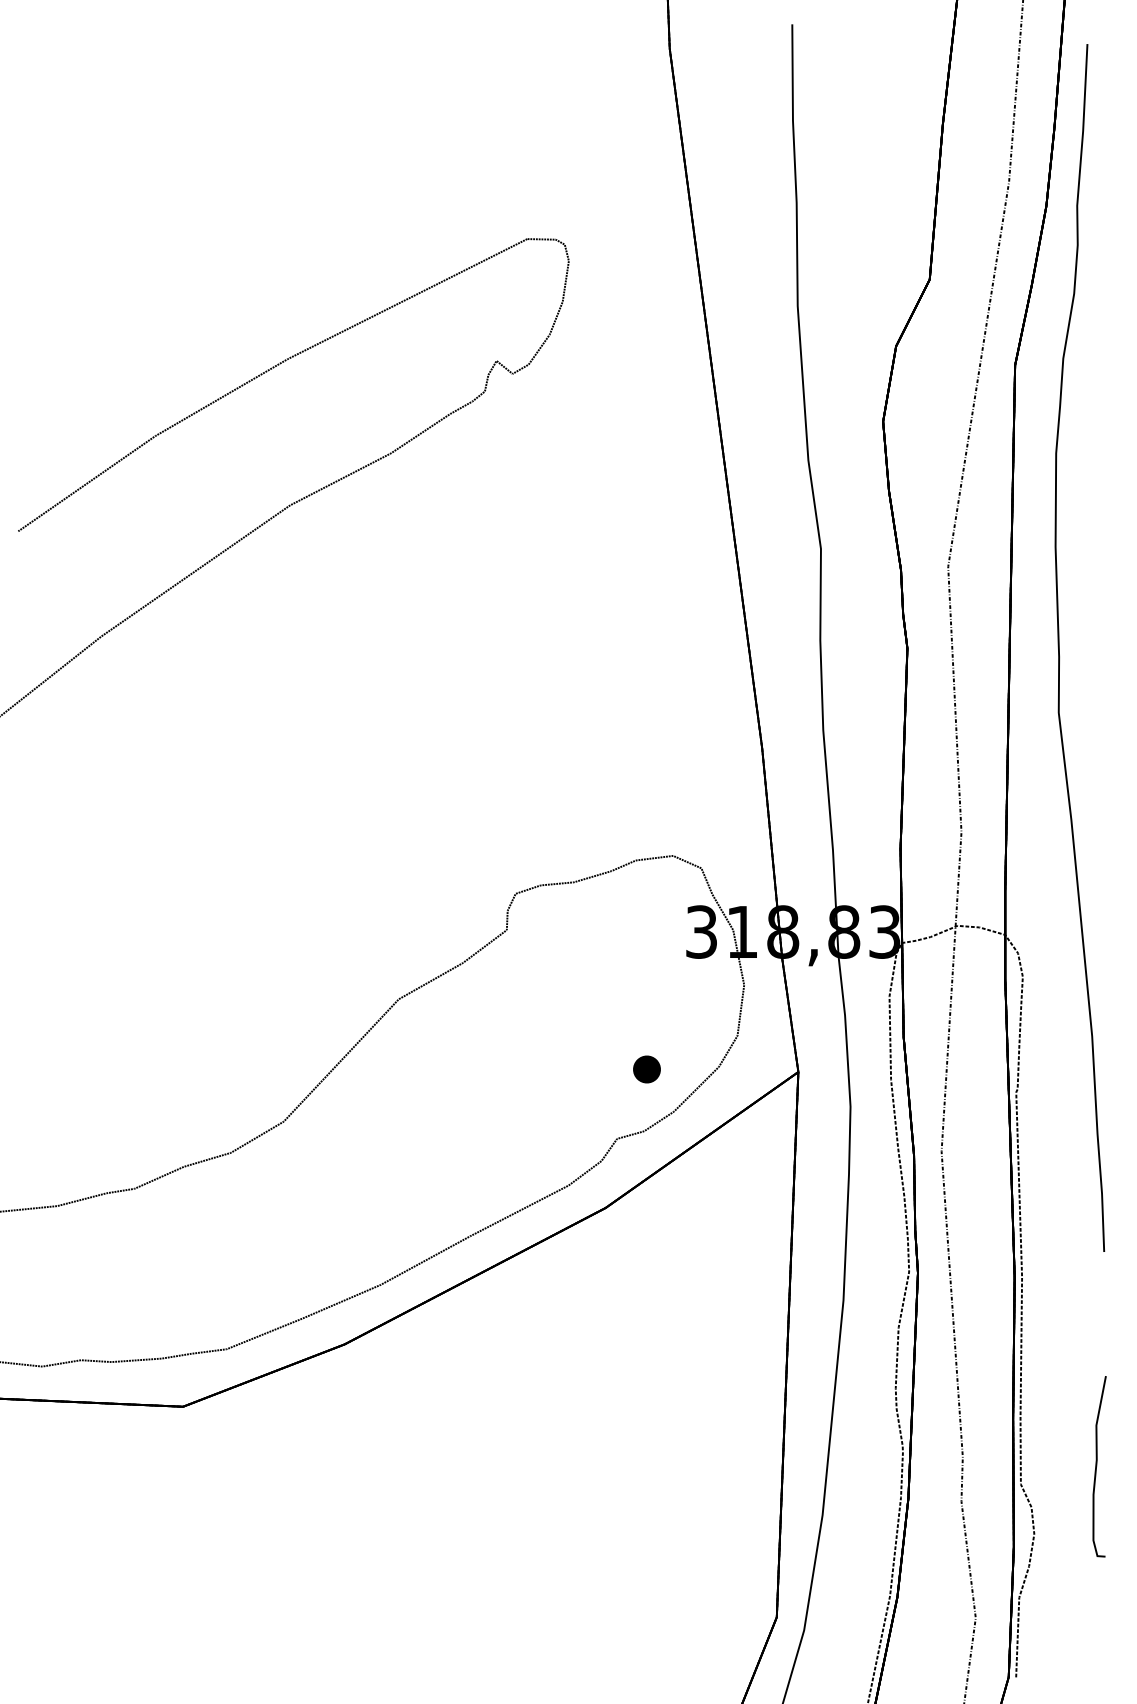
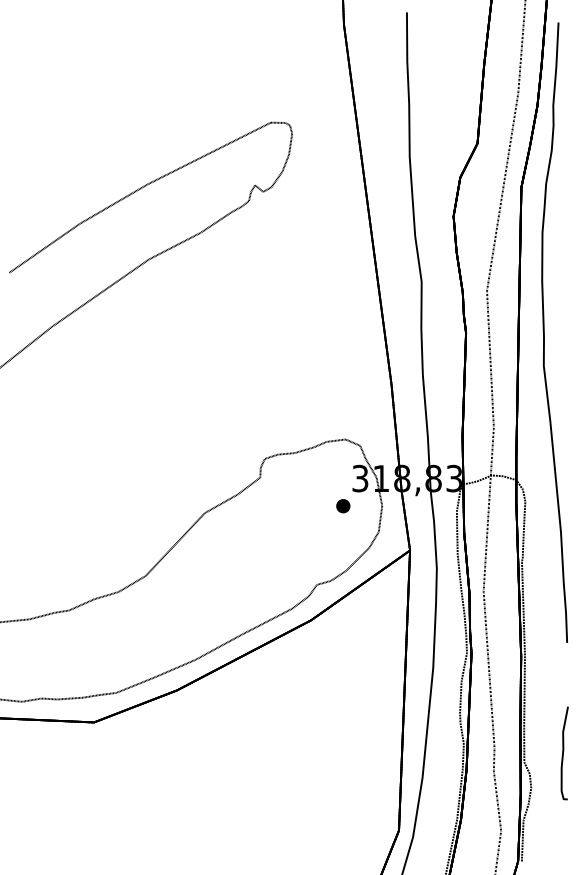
part: (647, 1070) -> (343, 506), moved

